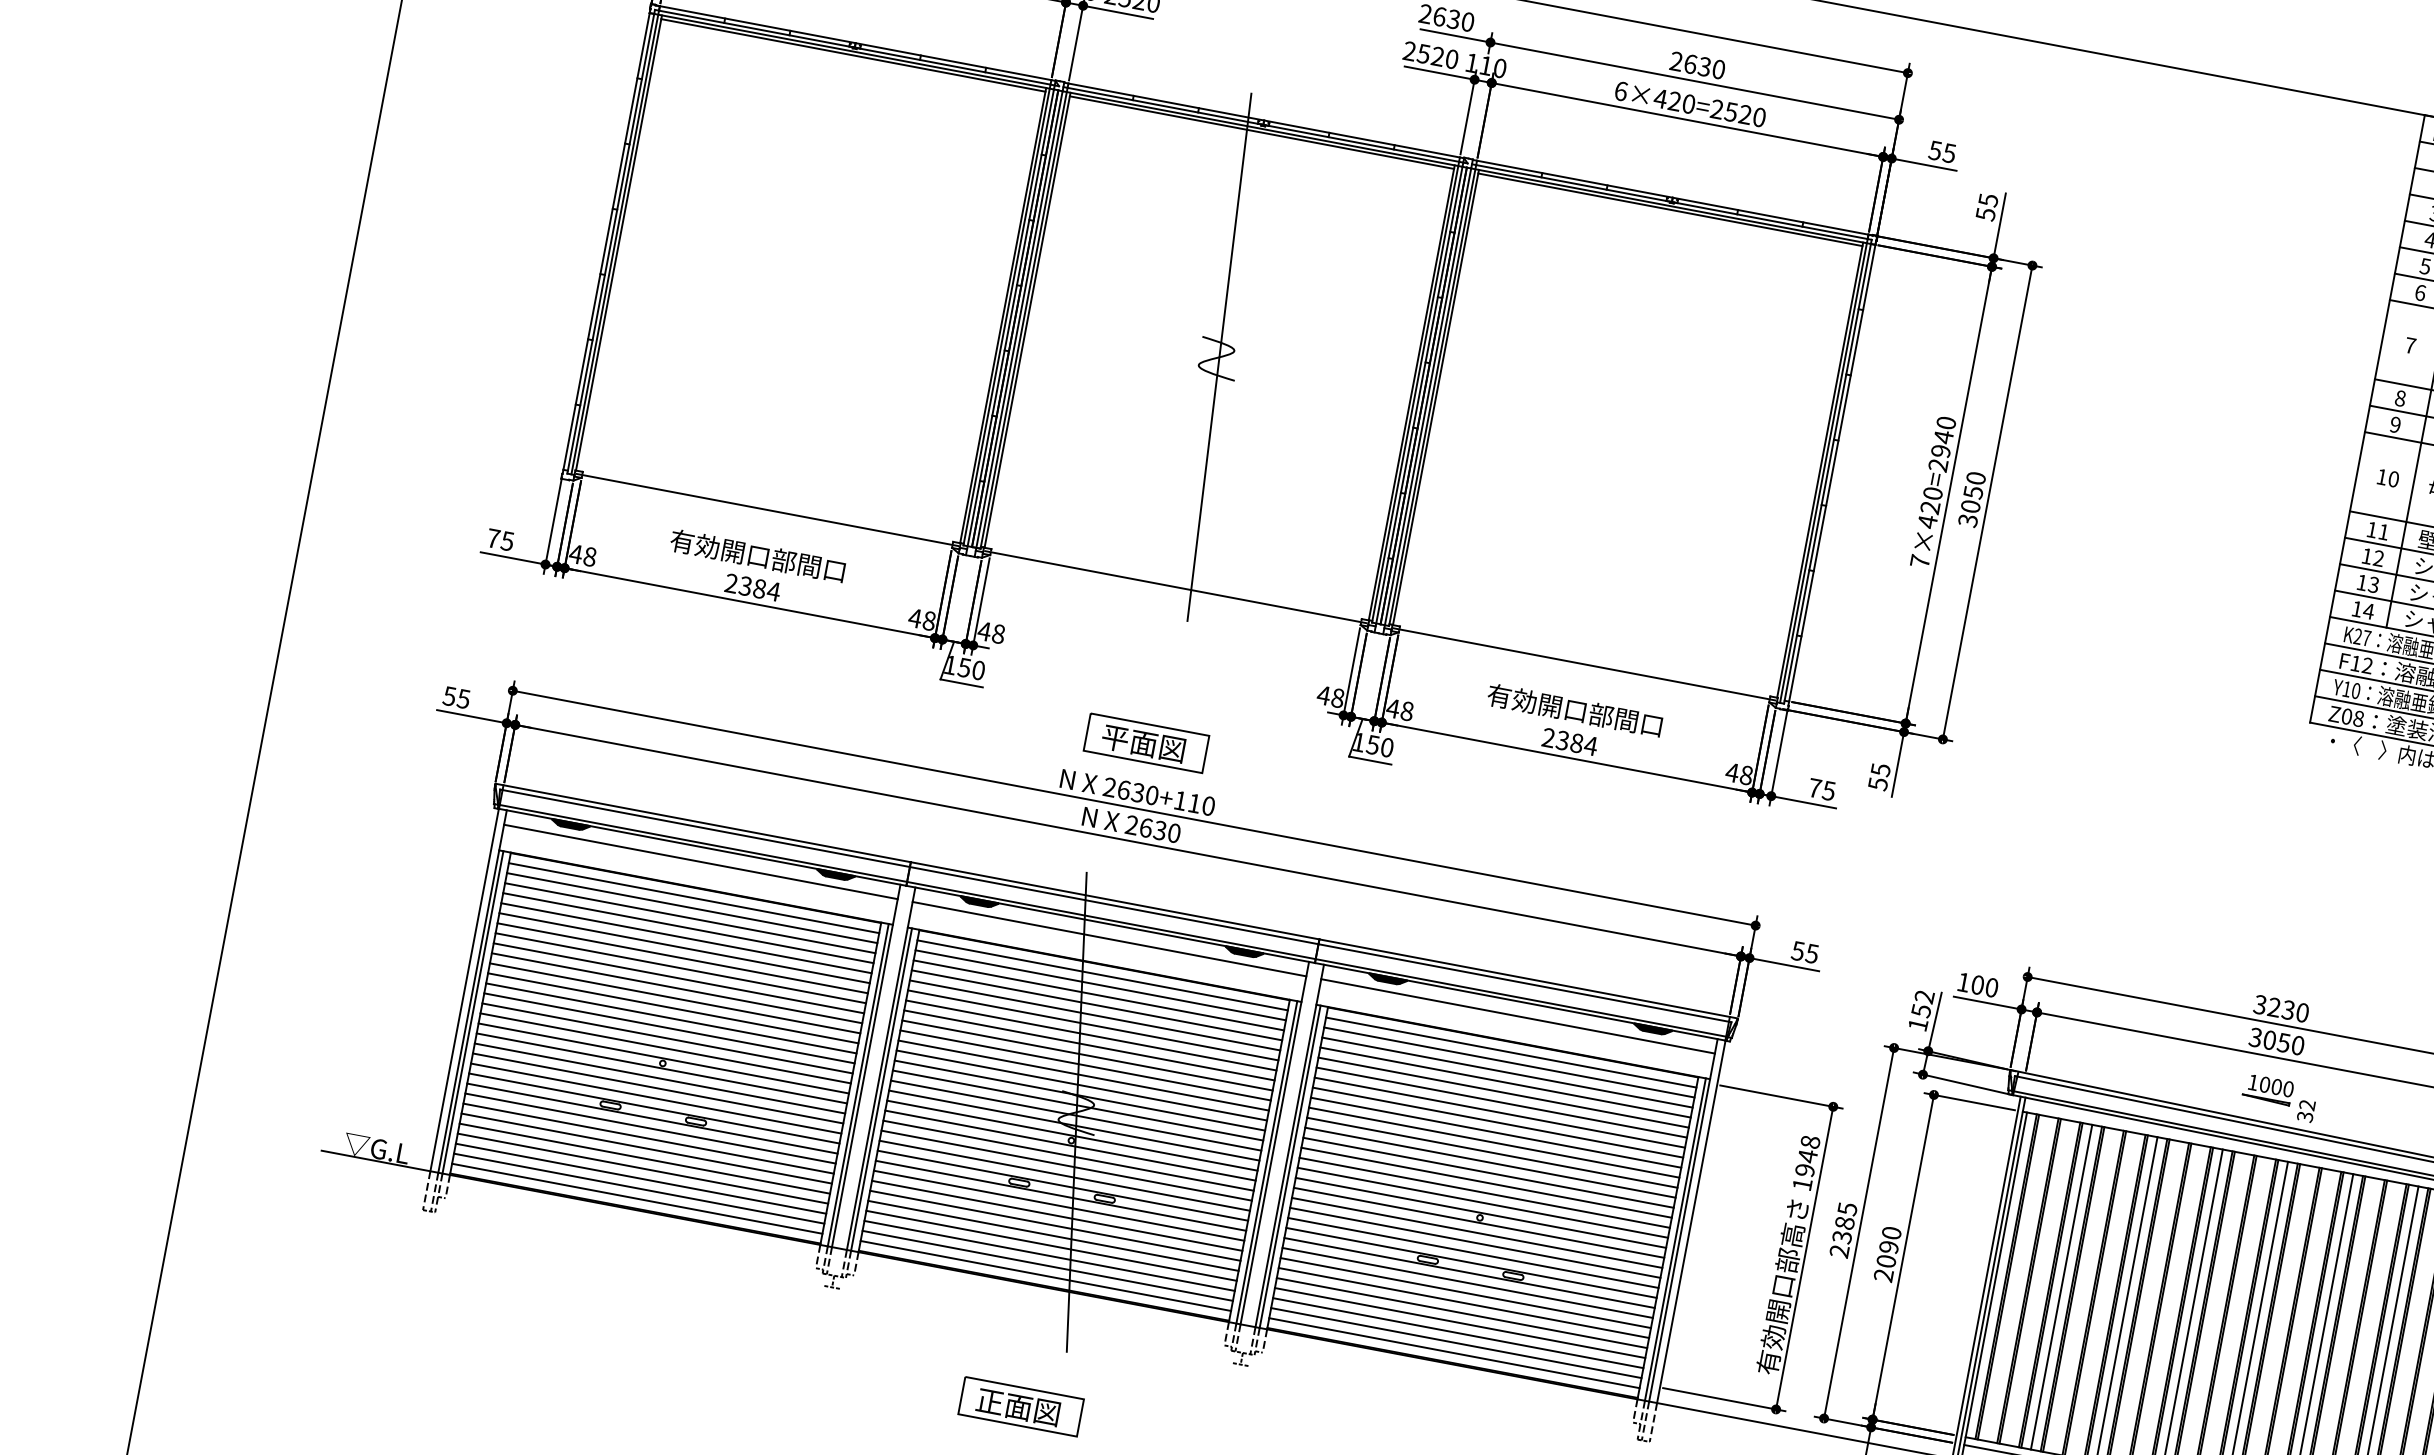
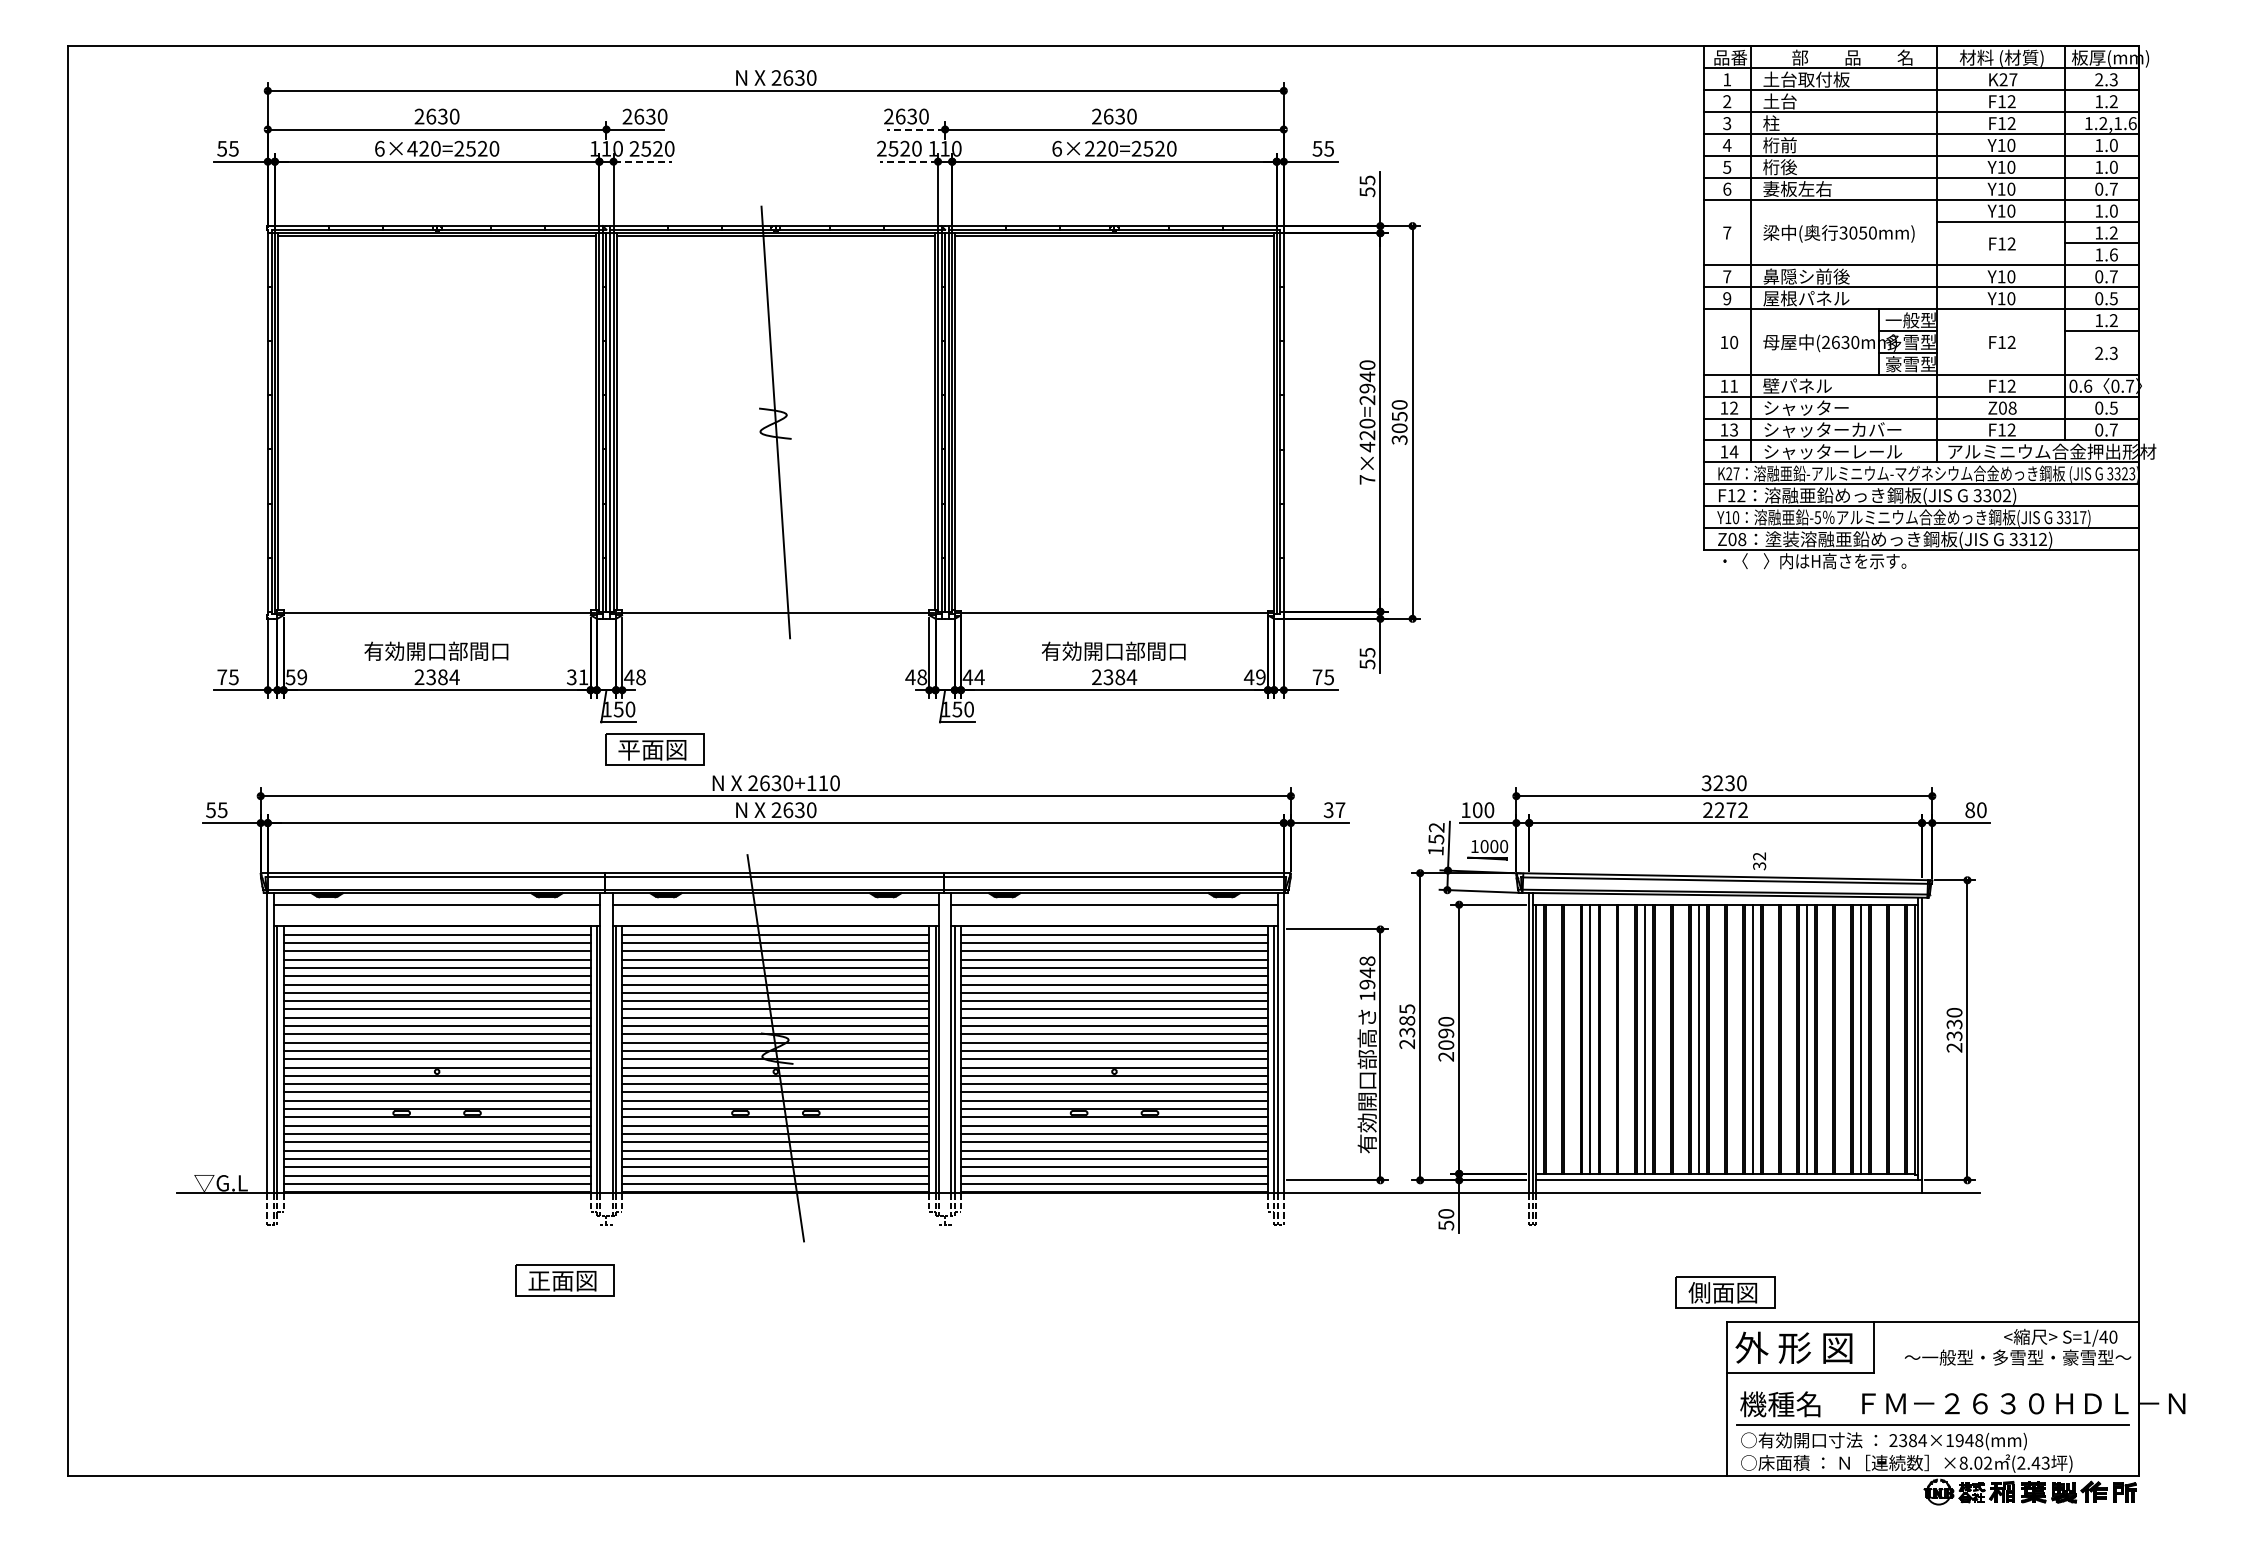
line: (1118, 12) -> (642, 161), solid -> dashed
line: (1455, 35) -> (916, 129), solid -> dashed
line: (1440, 72) -> (909, 161), solid -> dashed
text: (1660, 98) -> (1089, 148), 6×420=2520 -> 6×220=2520
text: (2400, 398) -> (1727, 276), 8 -> 7
text: (583, 555) -> (296, 677), 48 -> 59
text: (922, 619) -> (577, 677), 48 -> 31
text: (1407, 711) -> (979, 677), 48 -> 44
part: (1146, 743) -> (654, 749), moved
text: (1746, 775) -> (1260, 677), 48 -> 49
text: (1805, 952) -> (1334, 810), 55 -> 37
text: (2276, 1041) -> (1725, 810), 3050 -> 2272
part: (2267, 1090) -> (1487, 850), moved
part: (1020, 1406) -> (564, 1280), moved

